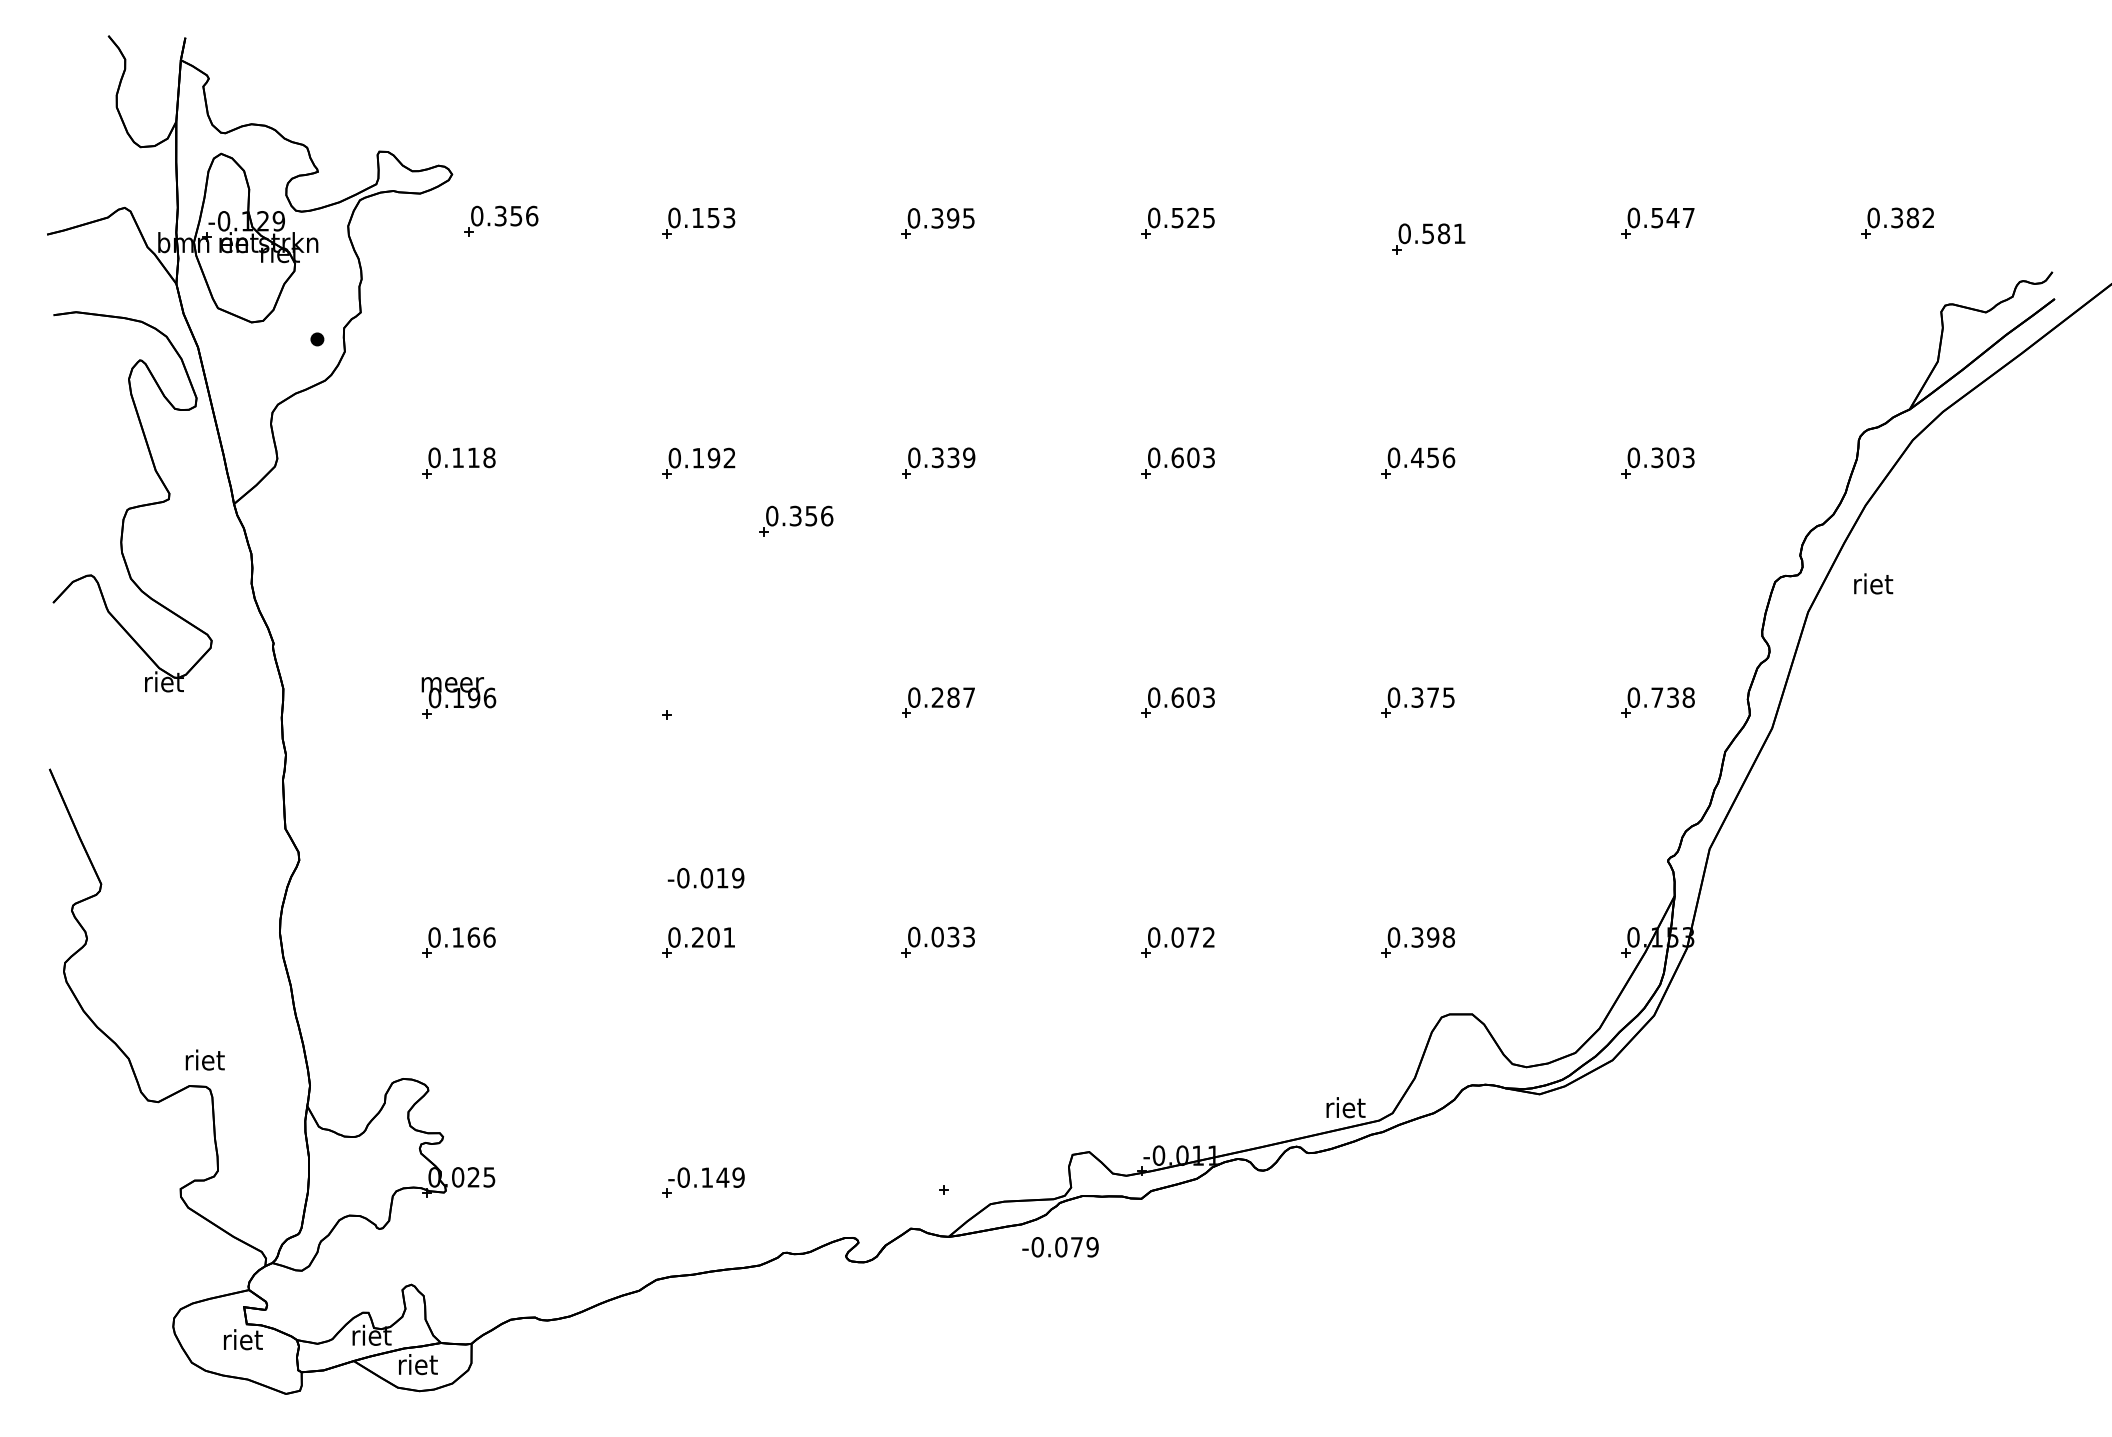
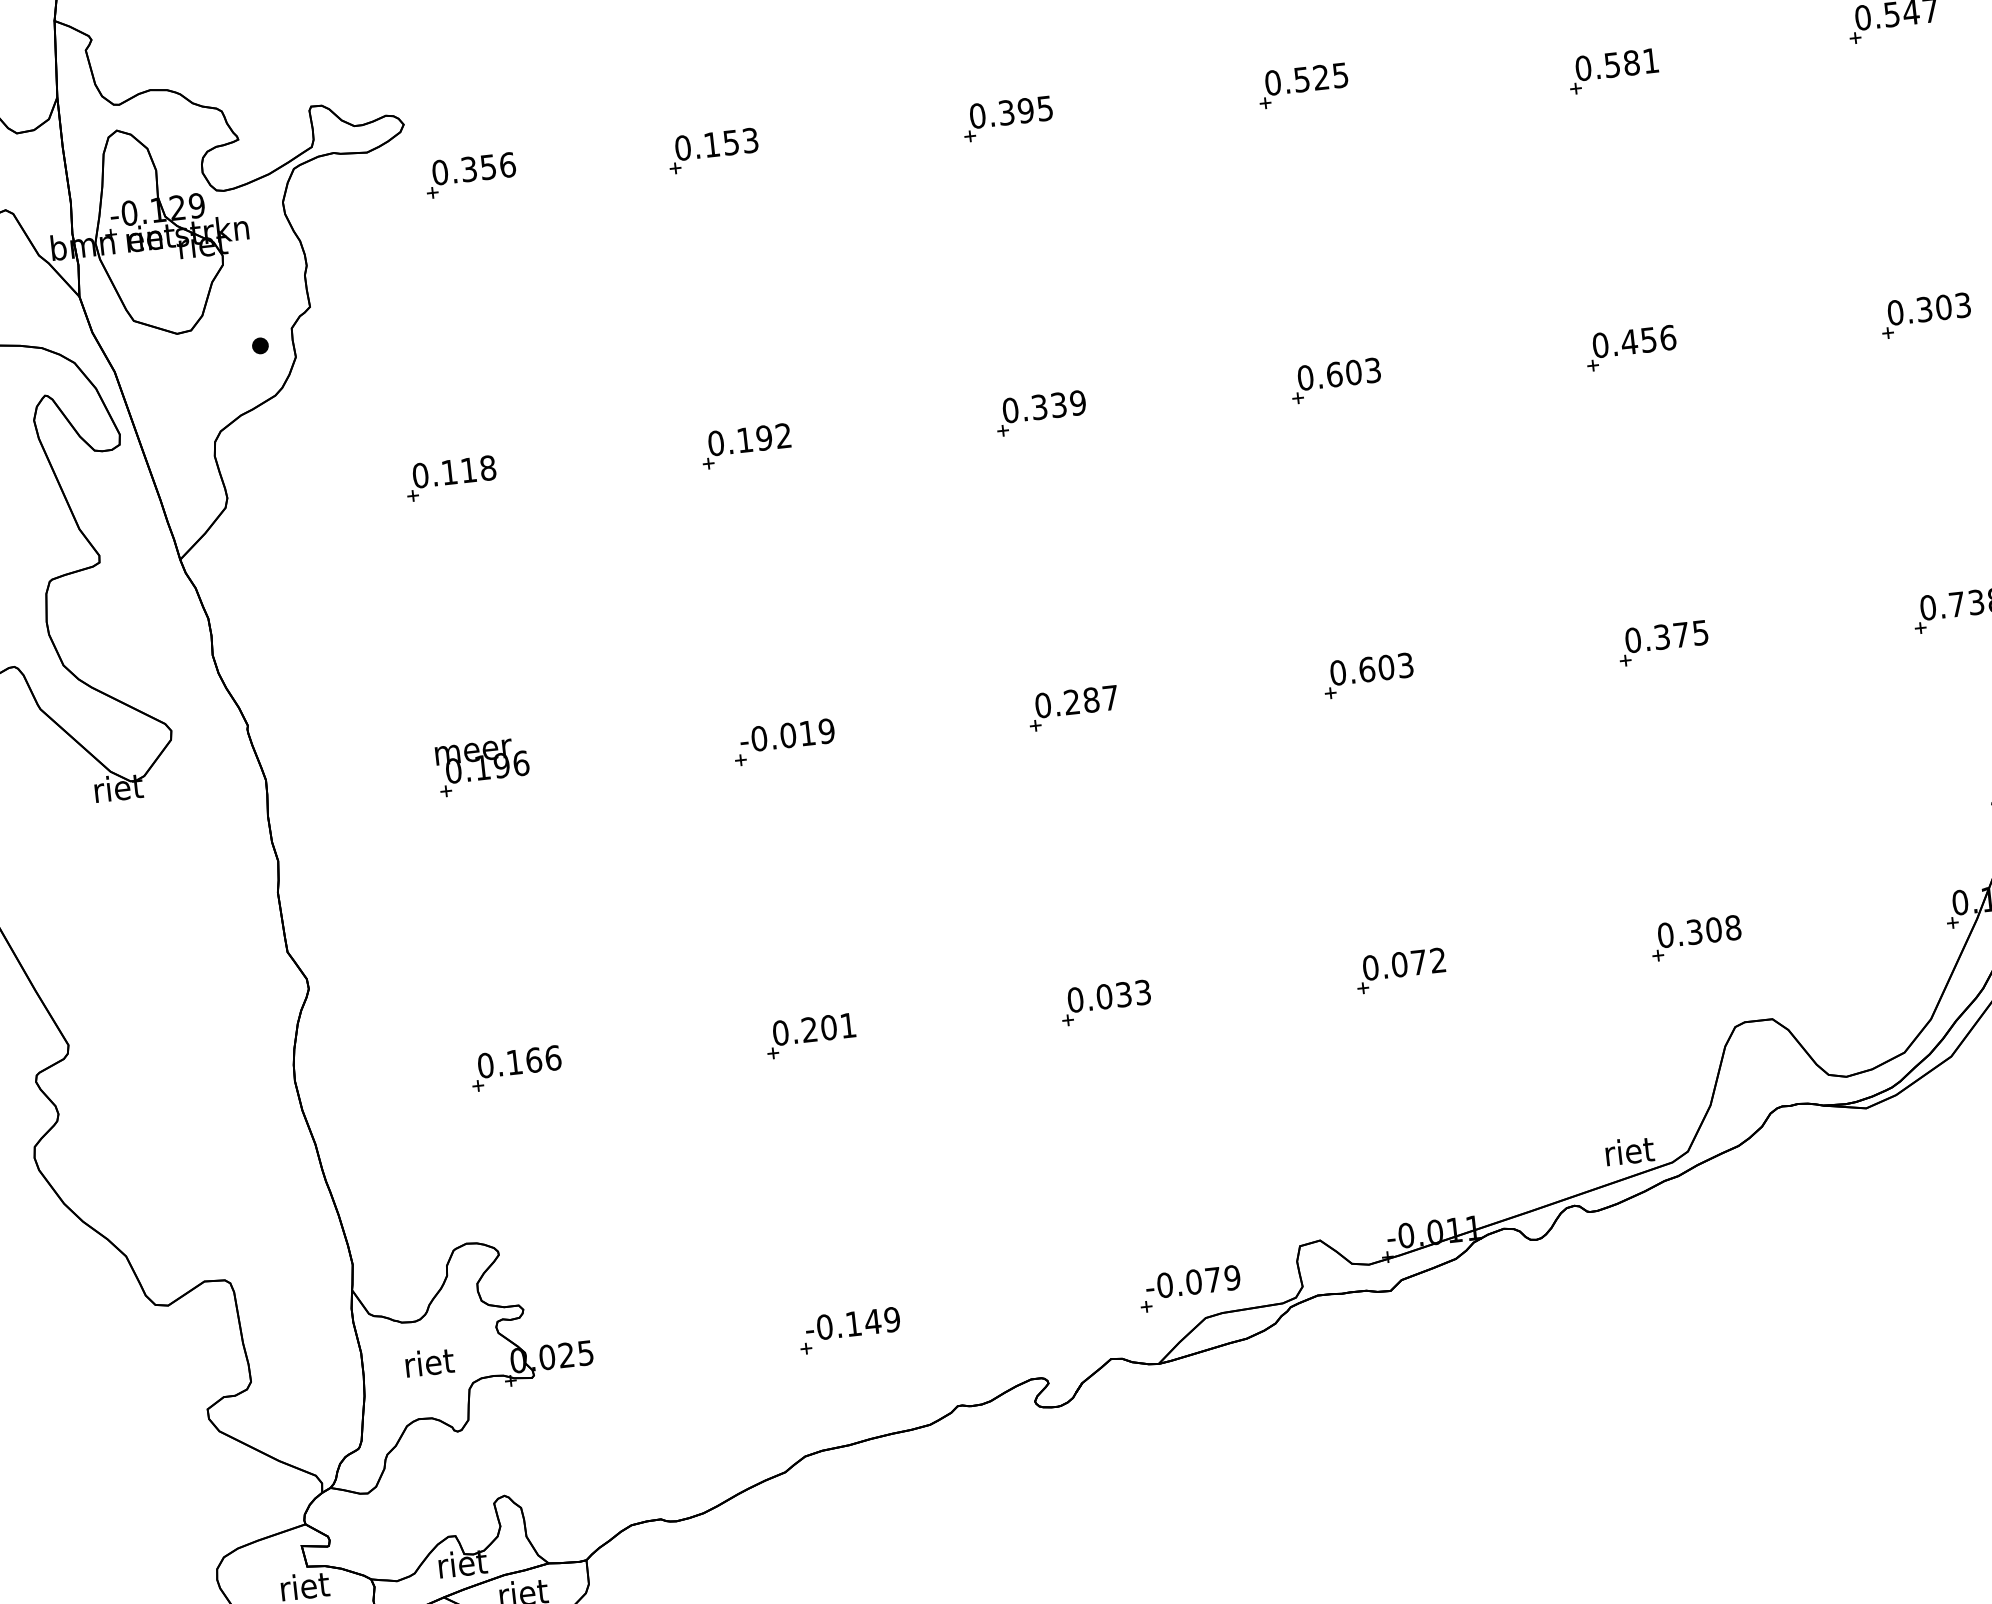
part: (796, 520) -> (874, 503), removed
text: (705, 878) -> (786, 736), moved
text: (1433, 937) -> (1714, 929), 0.398 -> 0.308
text: (204, 1059) -> (428, 1361), moved
text: (1060, 1247) -> (1193, 1282), moved

